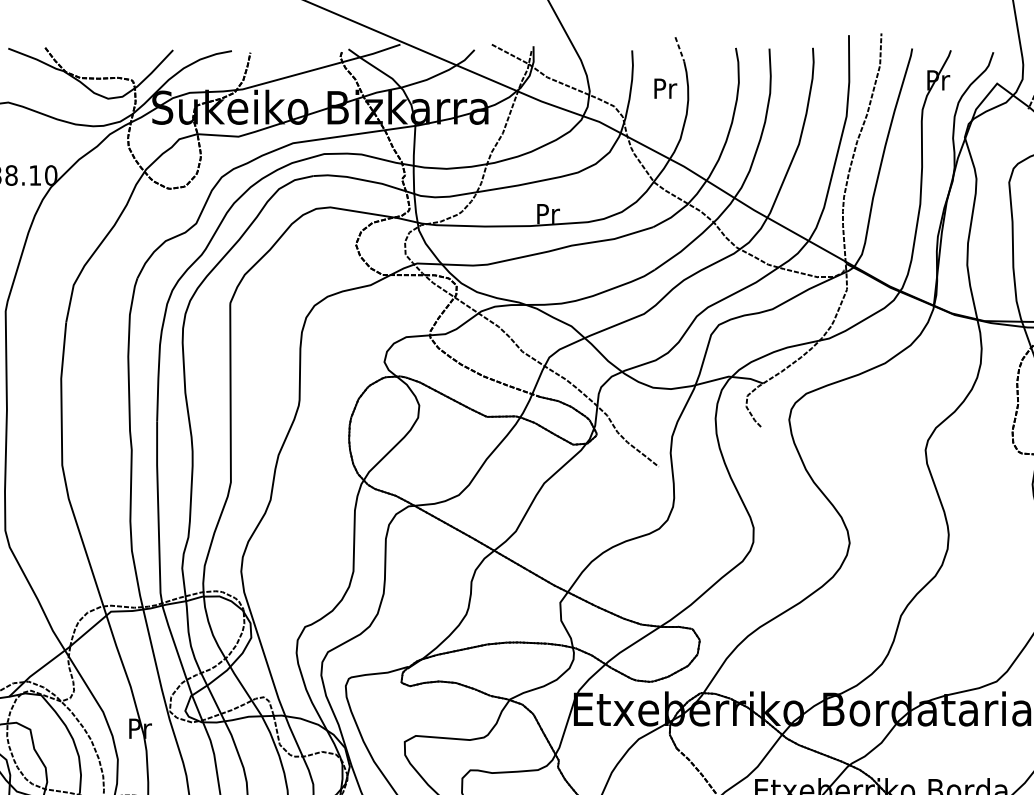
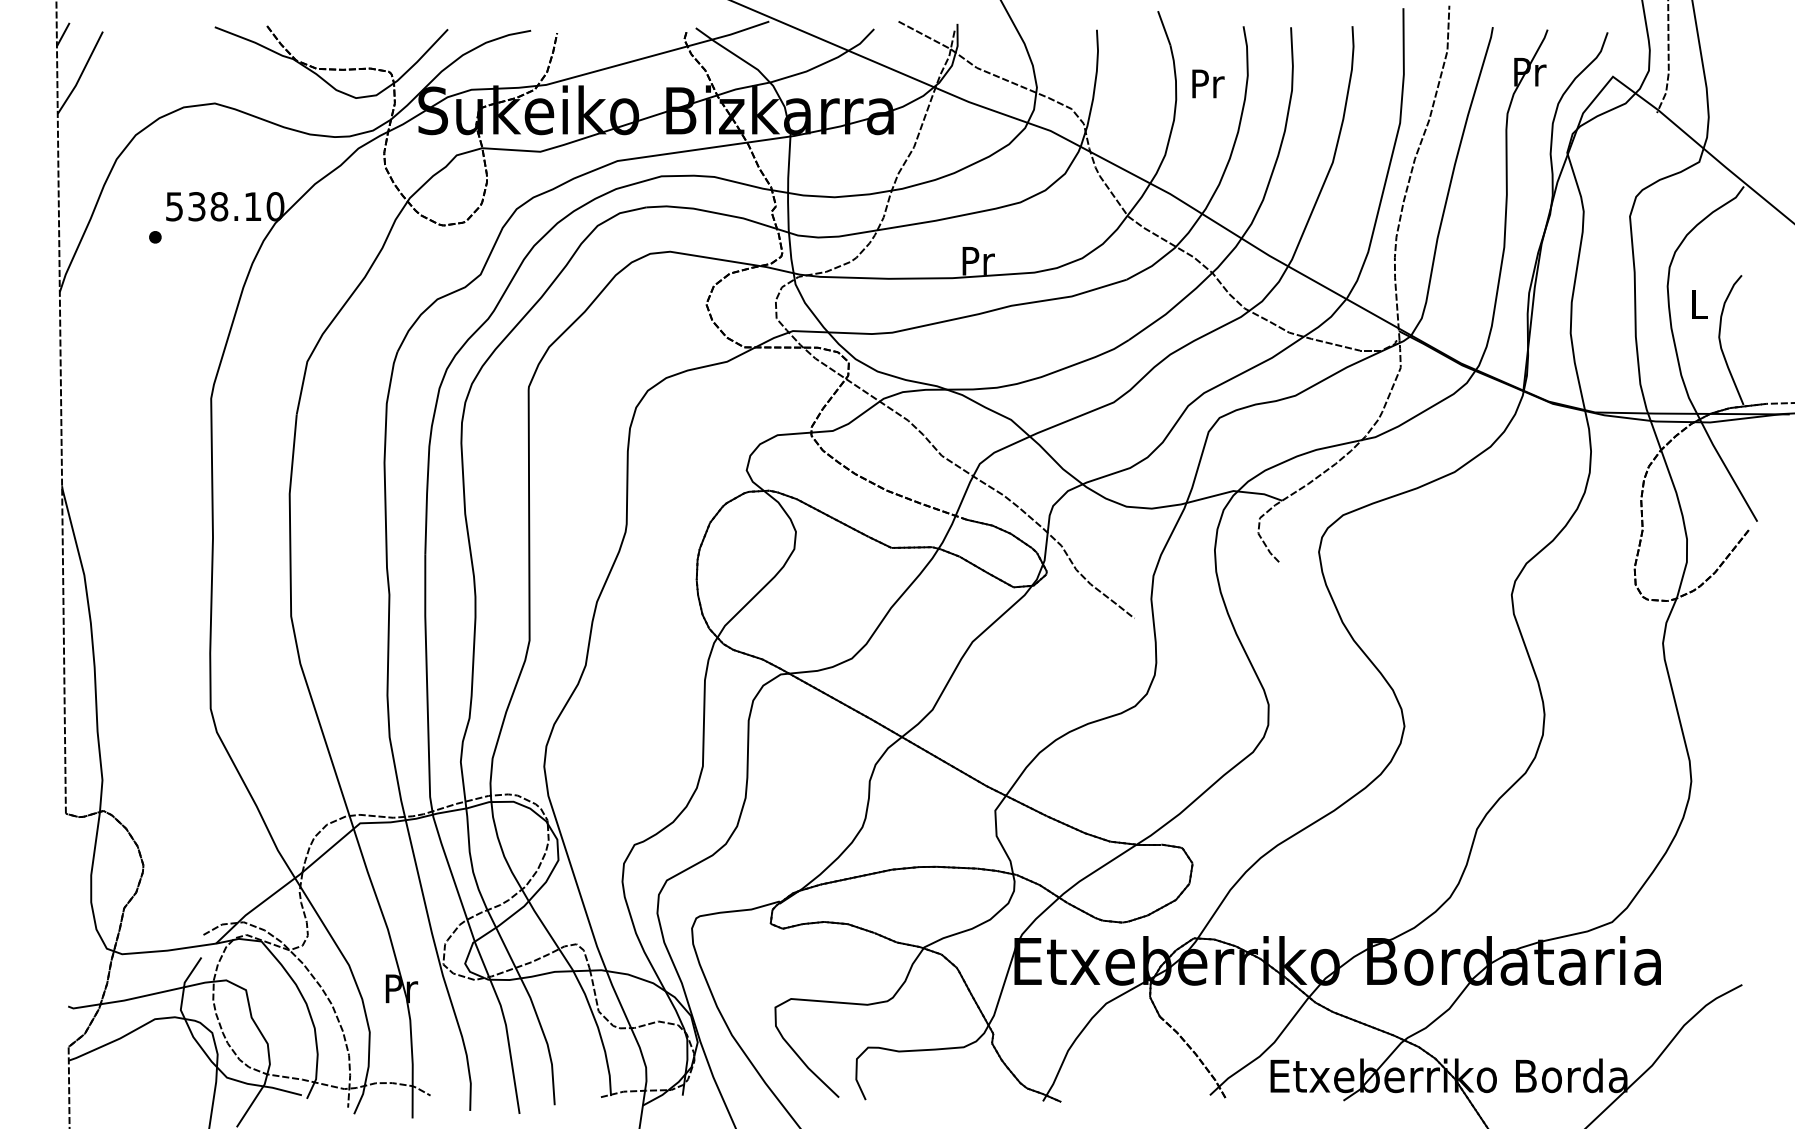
line: (679, 49) -> (1164, 28), dashed -> solid
text: (665, 88) -> (1208, 83), moved

